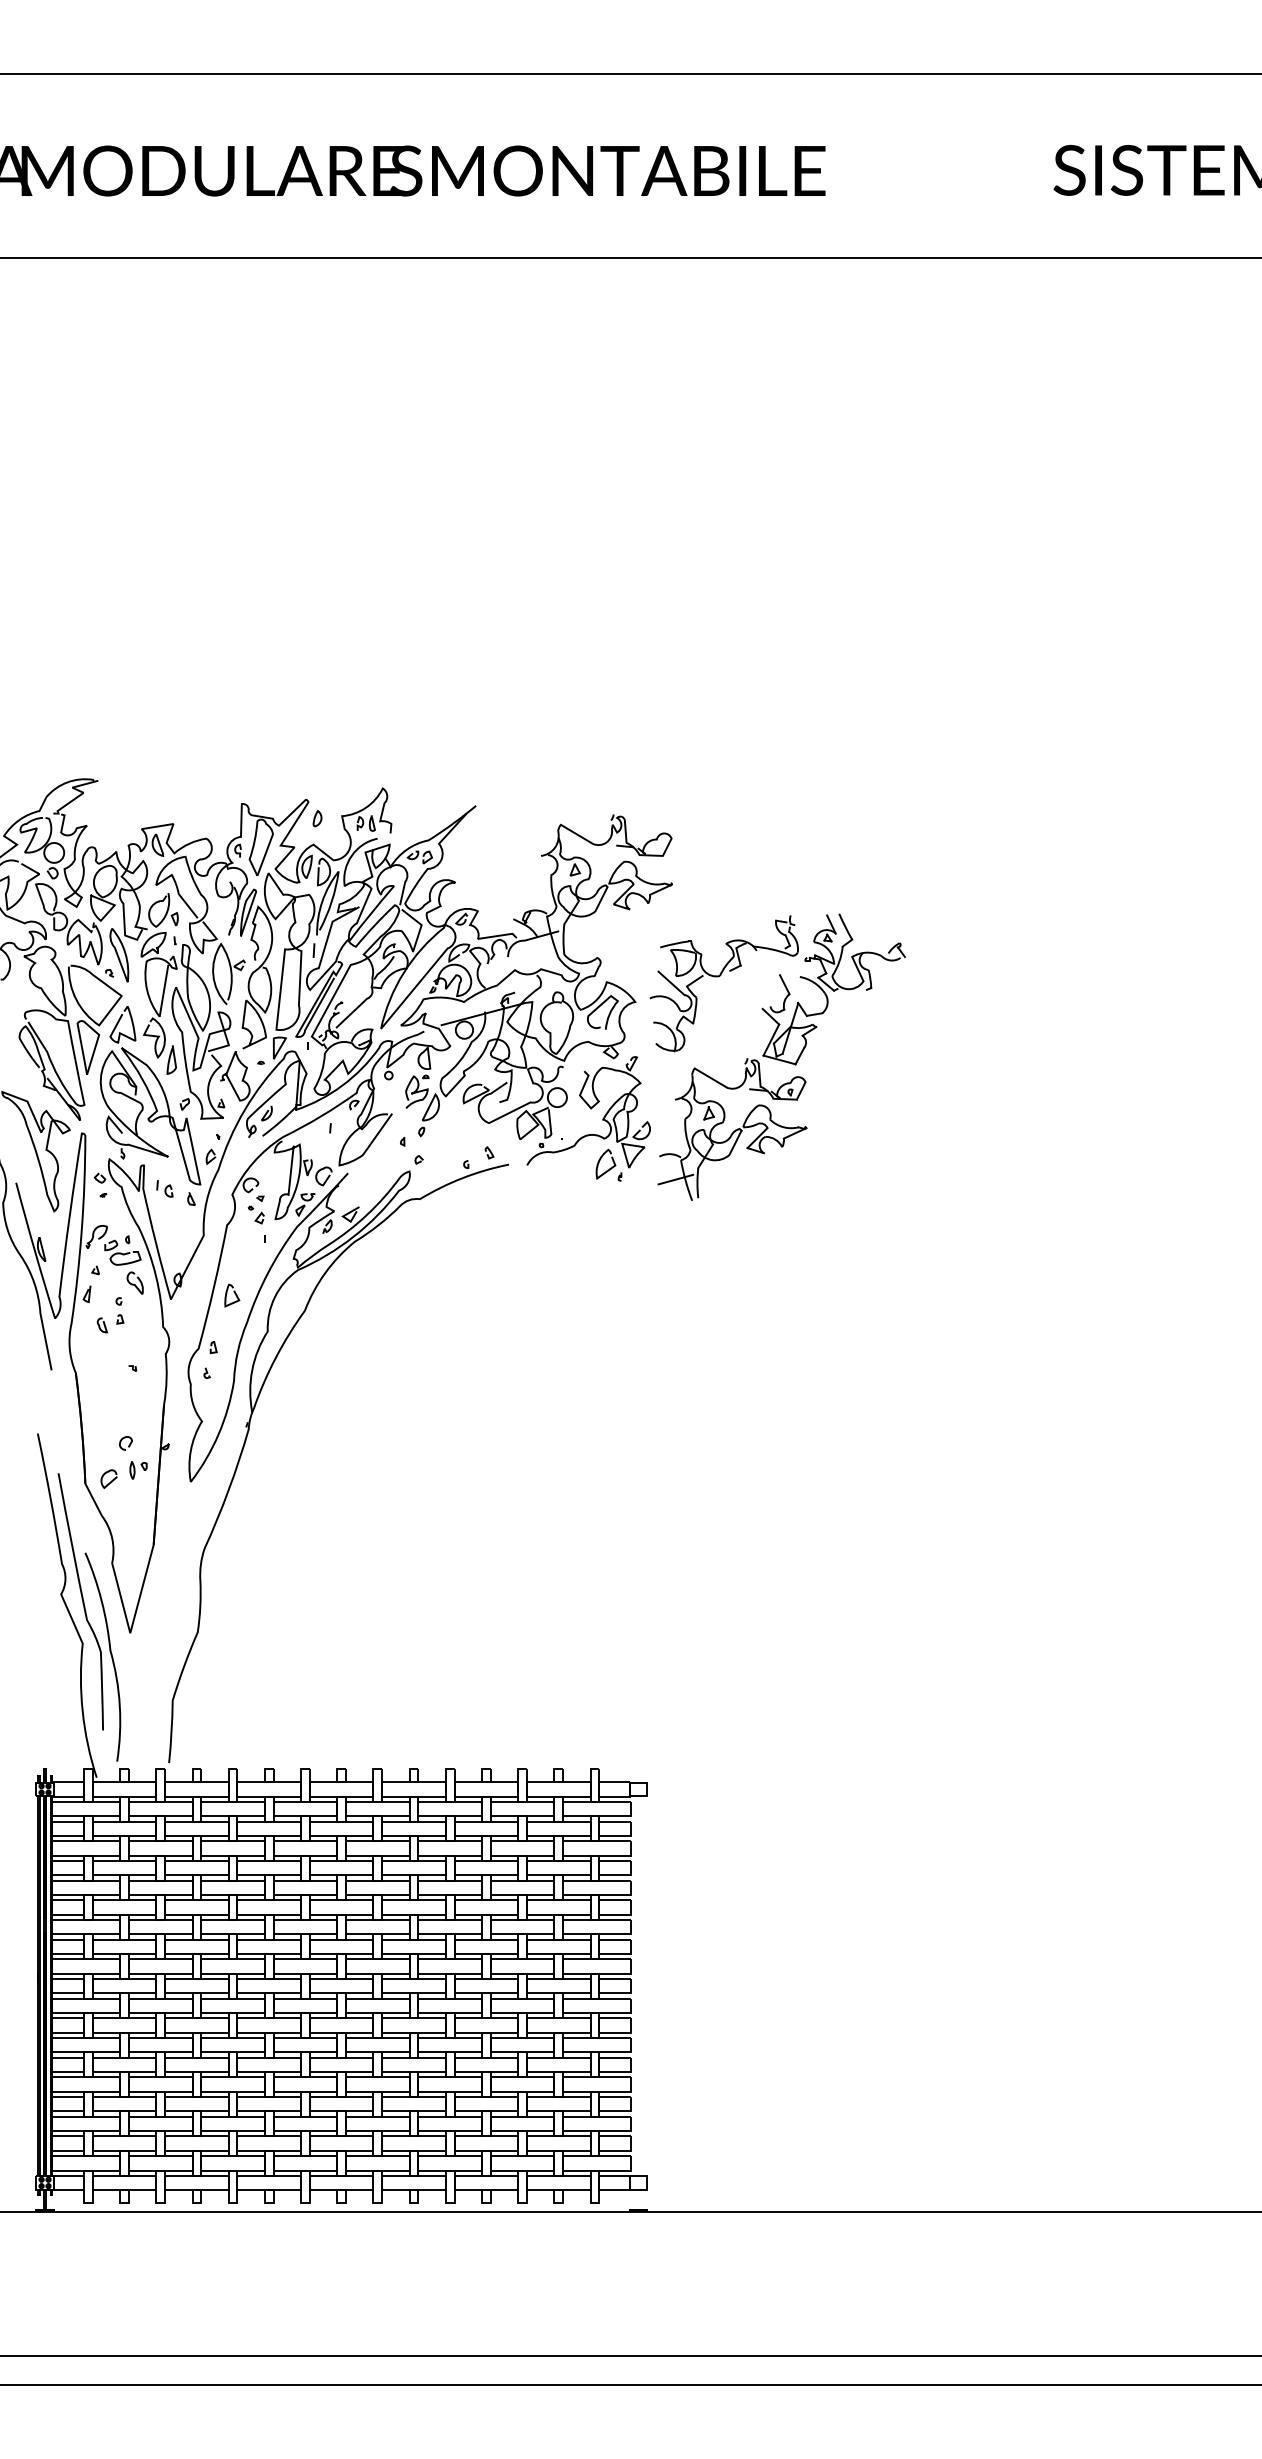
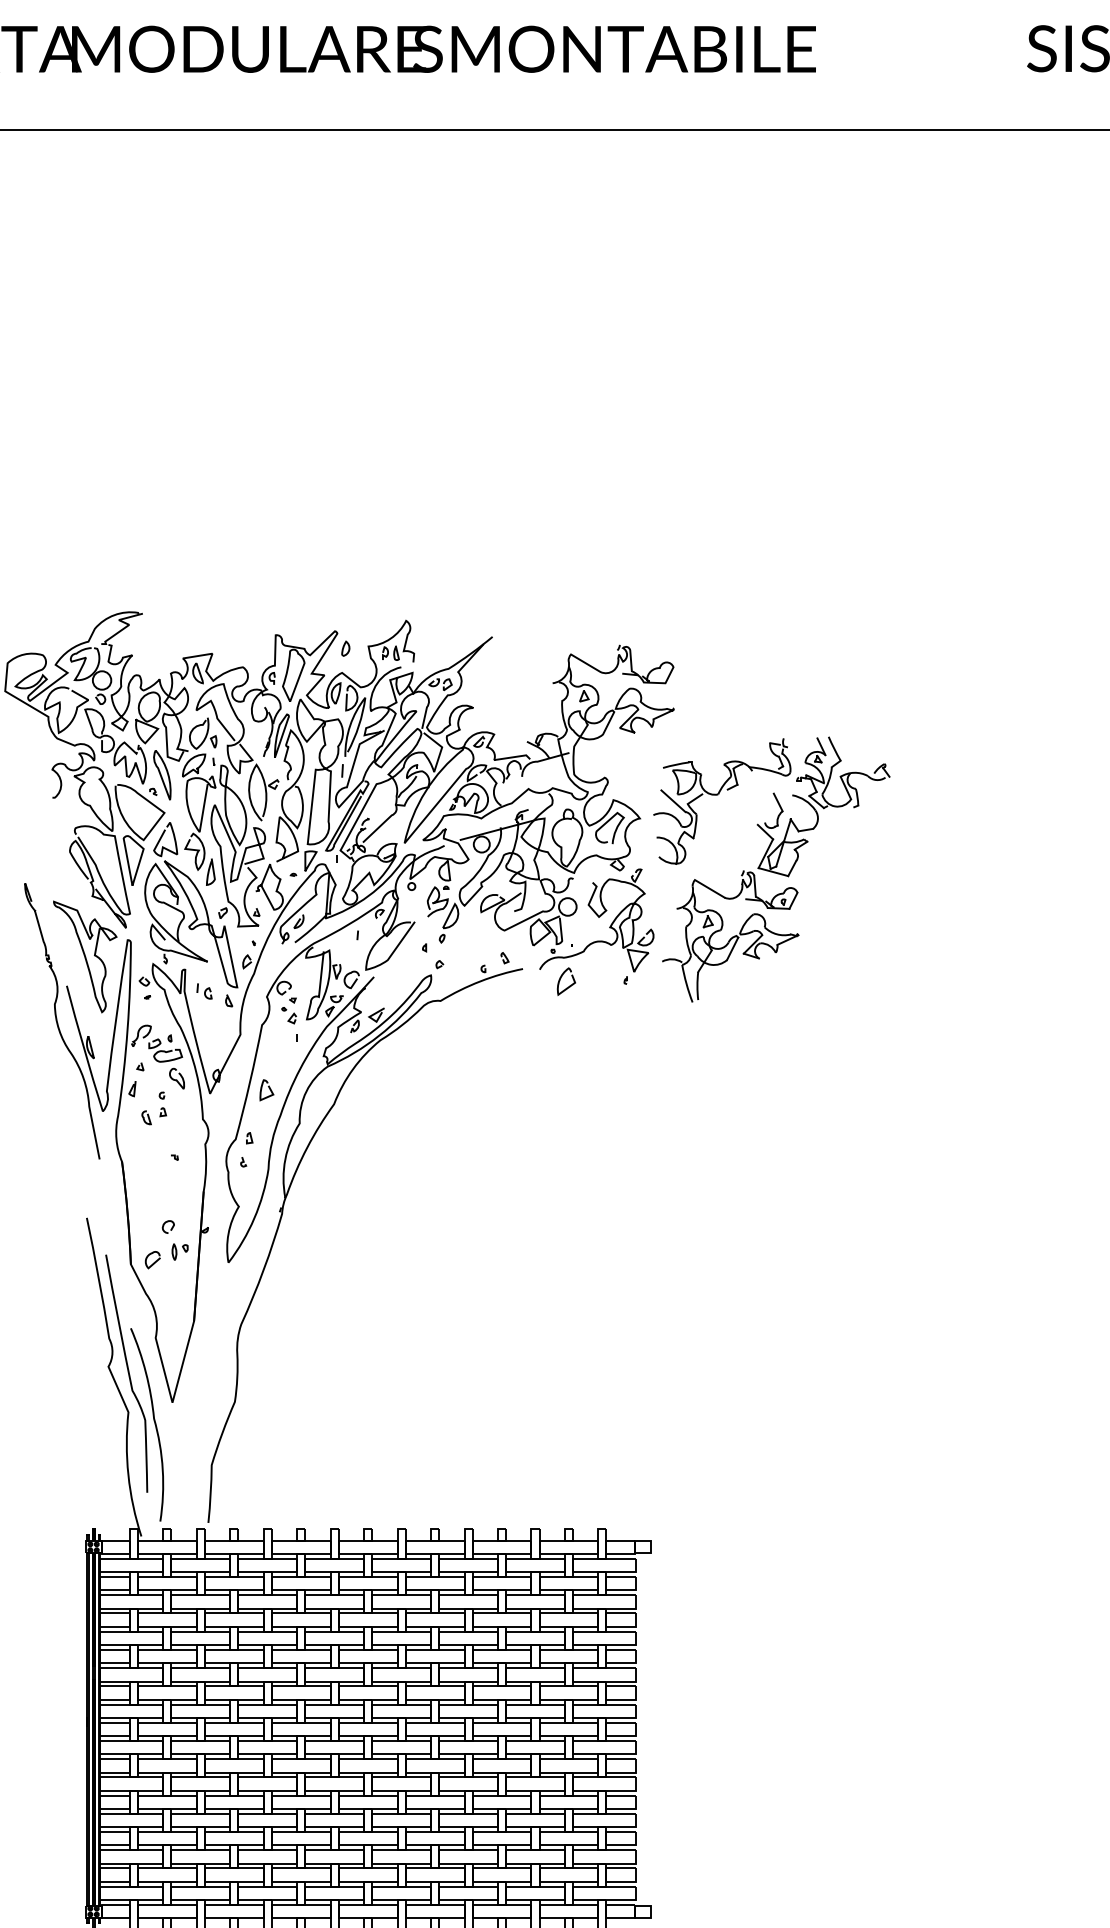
curve: (607, 1169) -> (567, 986), moved
line: (675, 1179) -> (677, 982), removed

